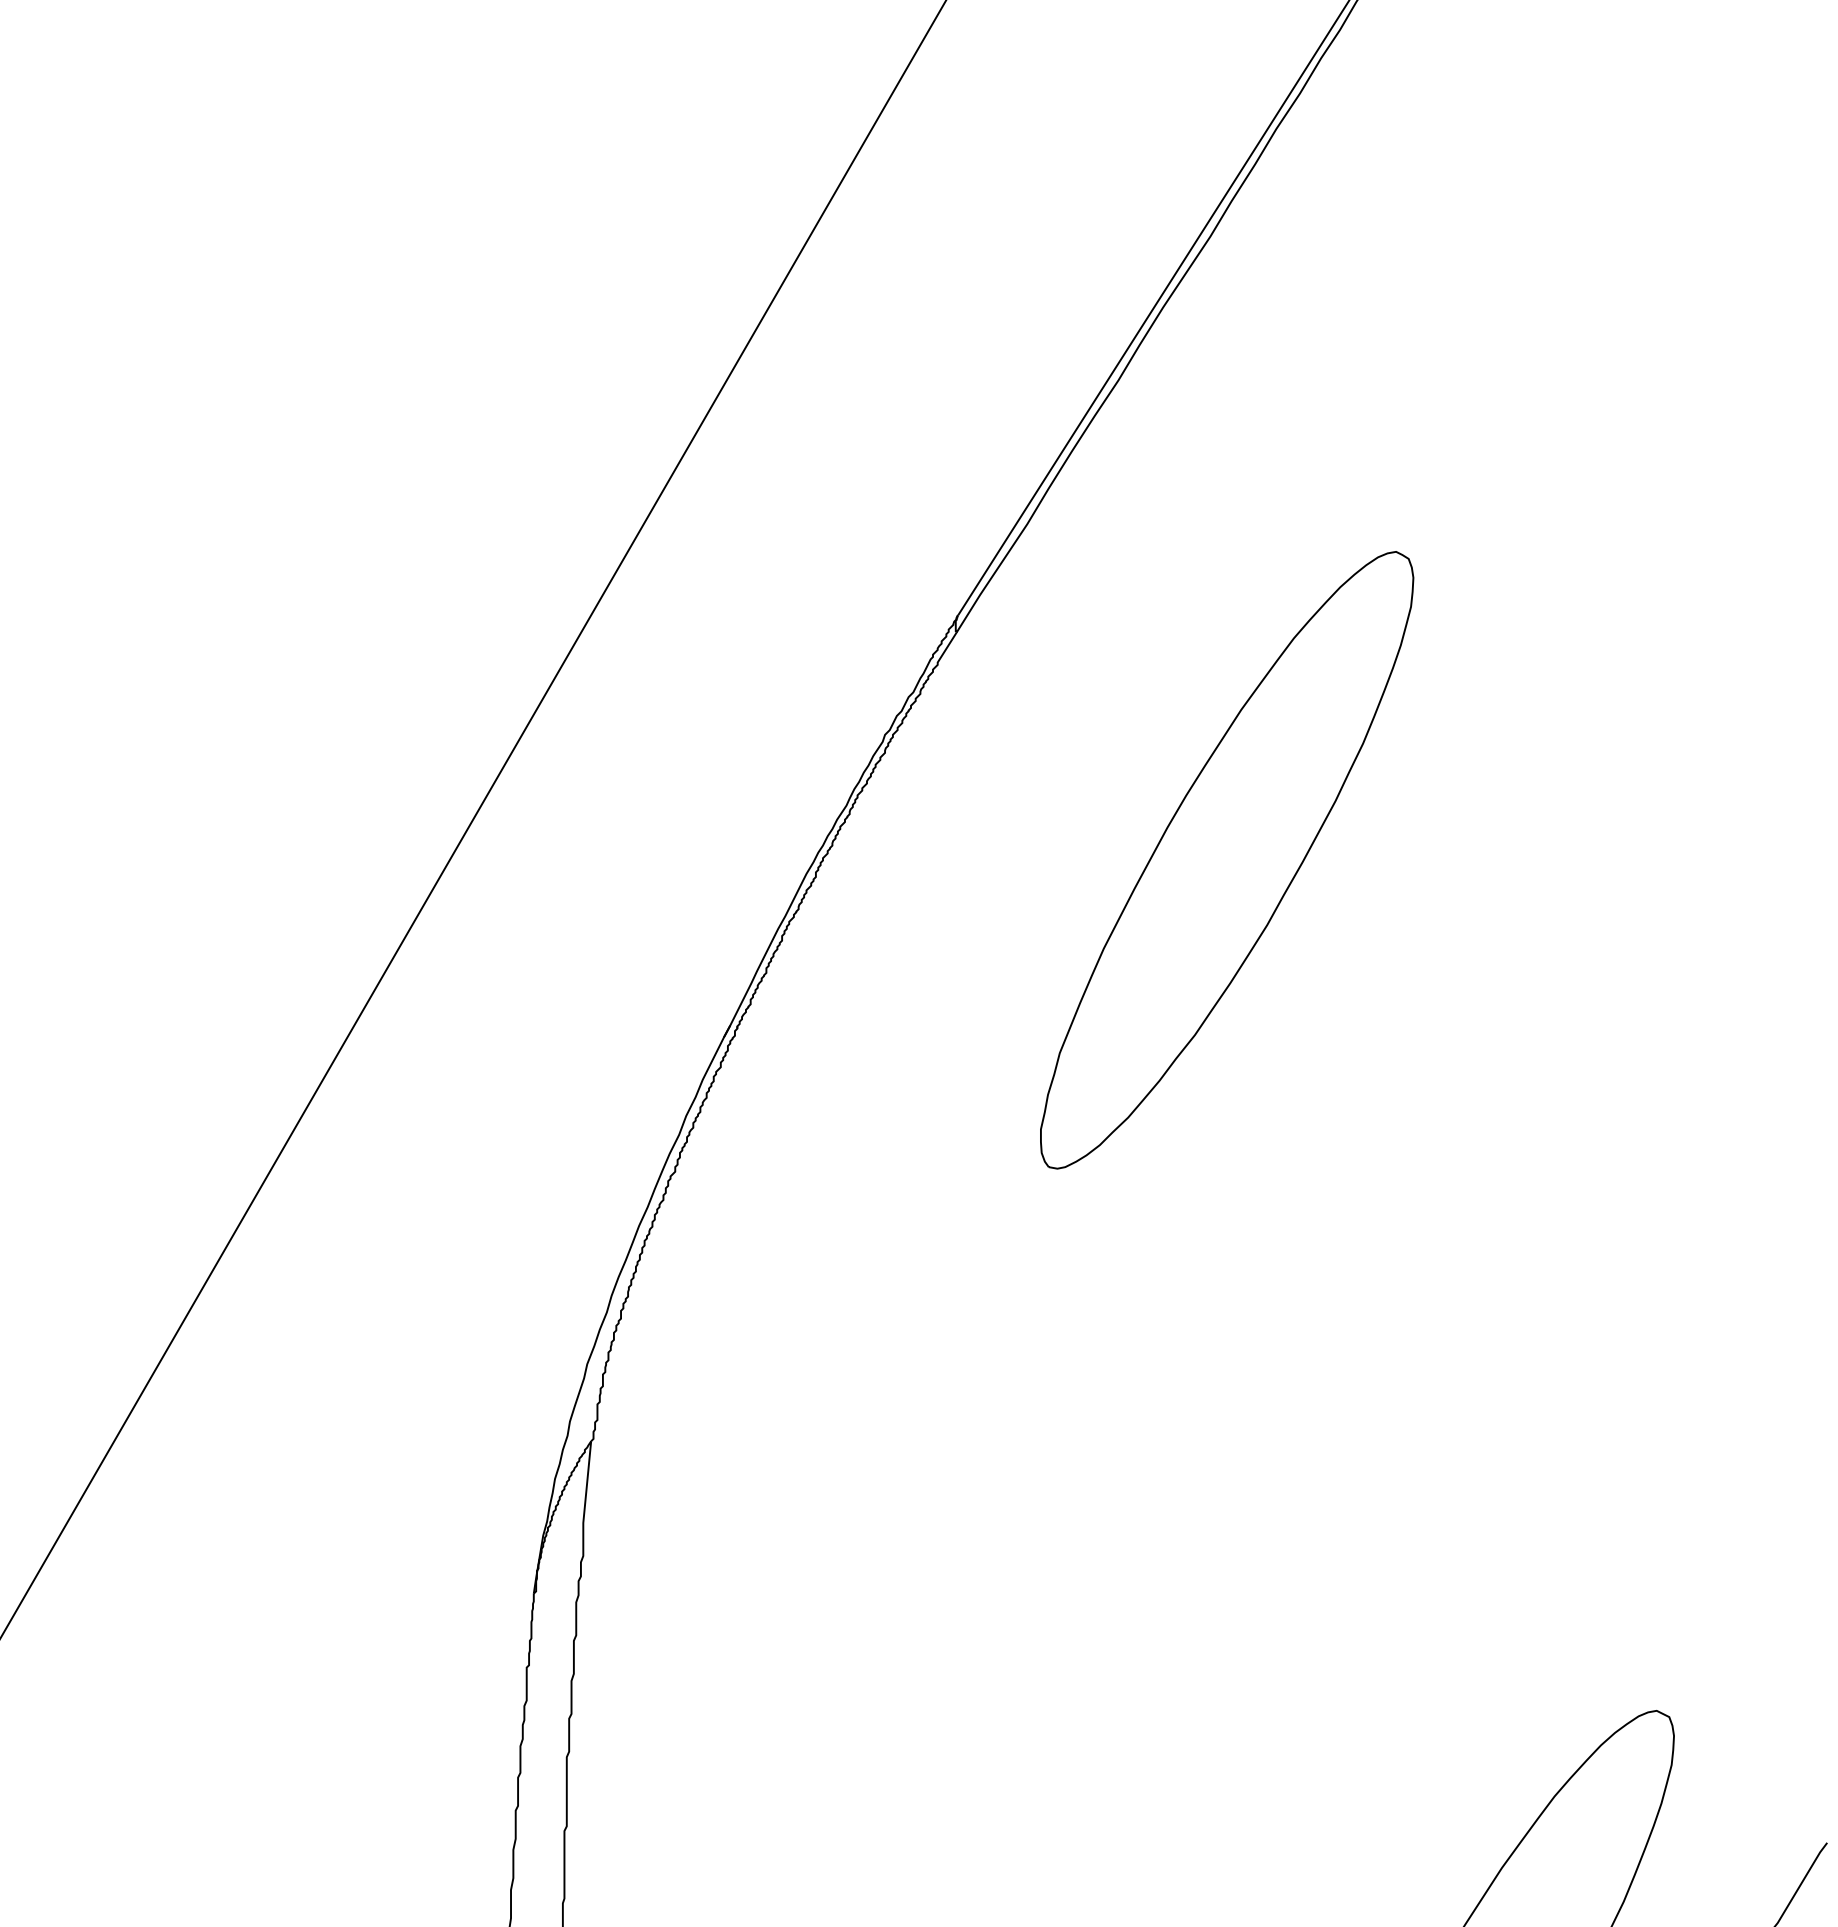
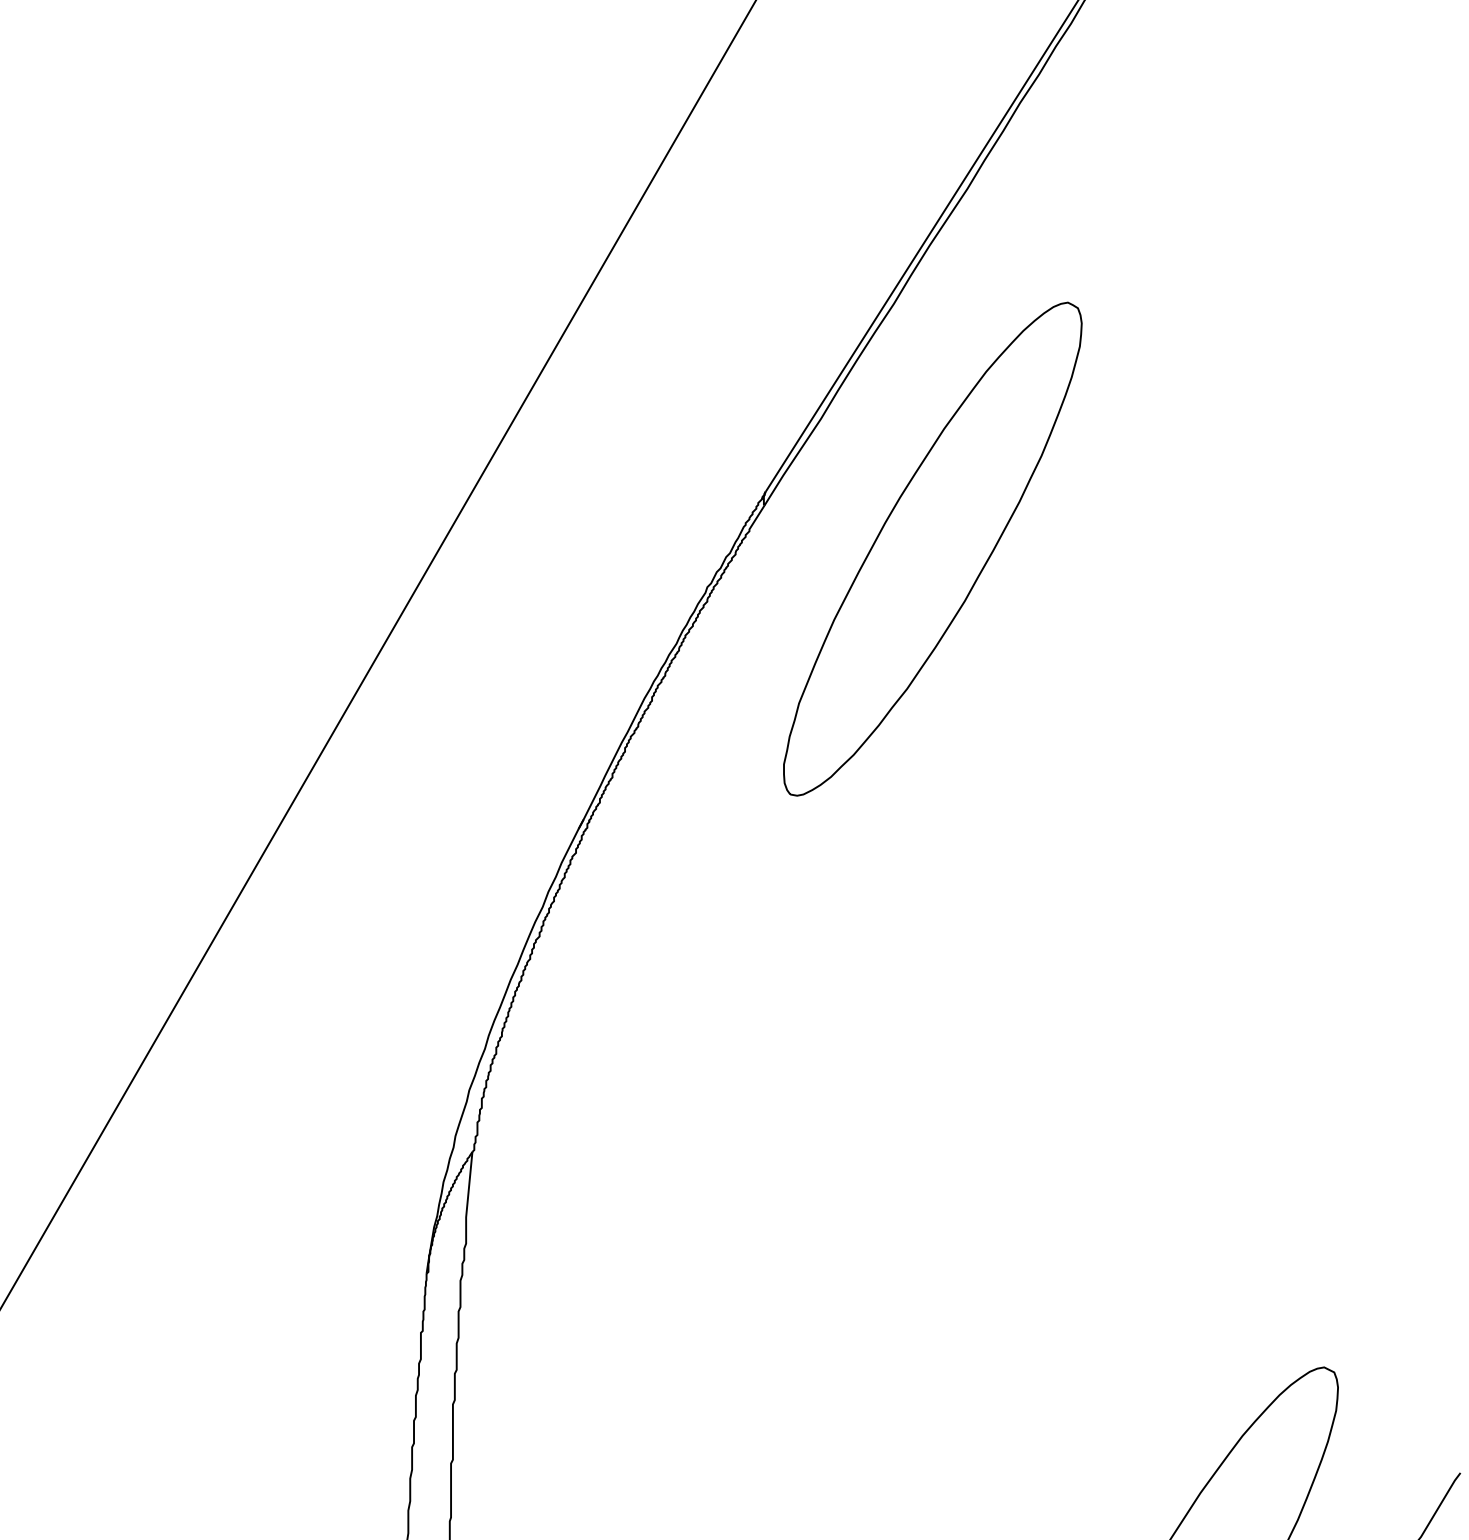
part: (1227, 860) -> (933, 549), moved

